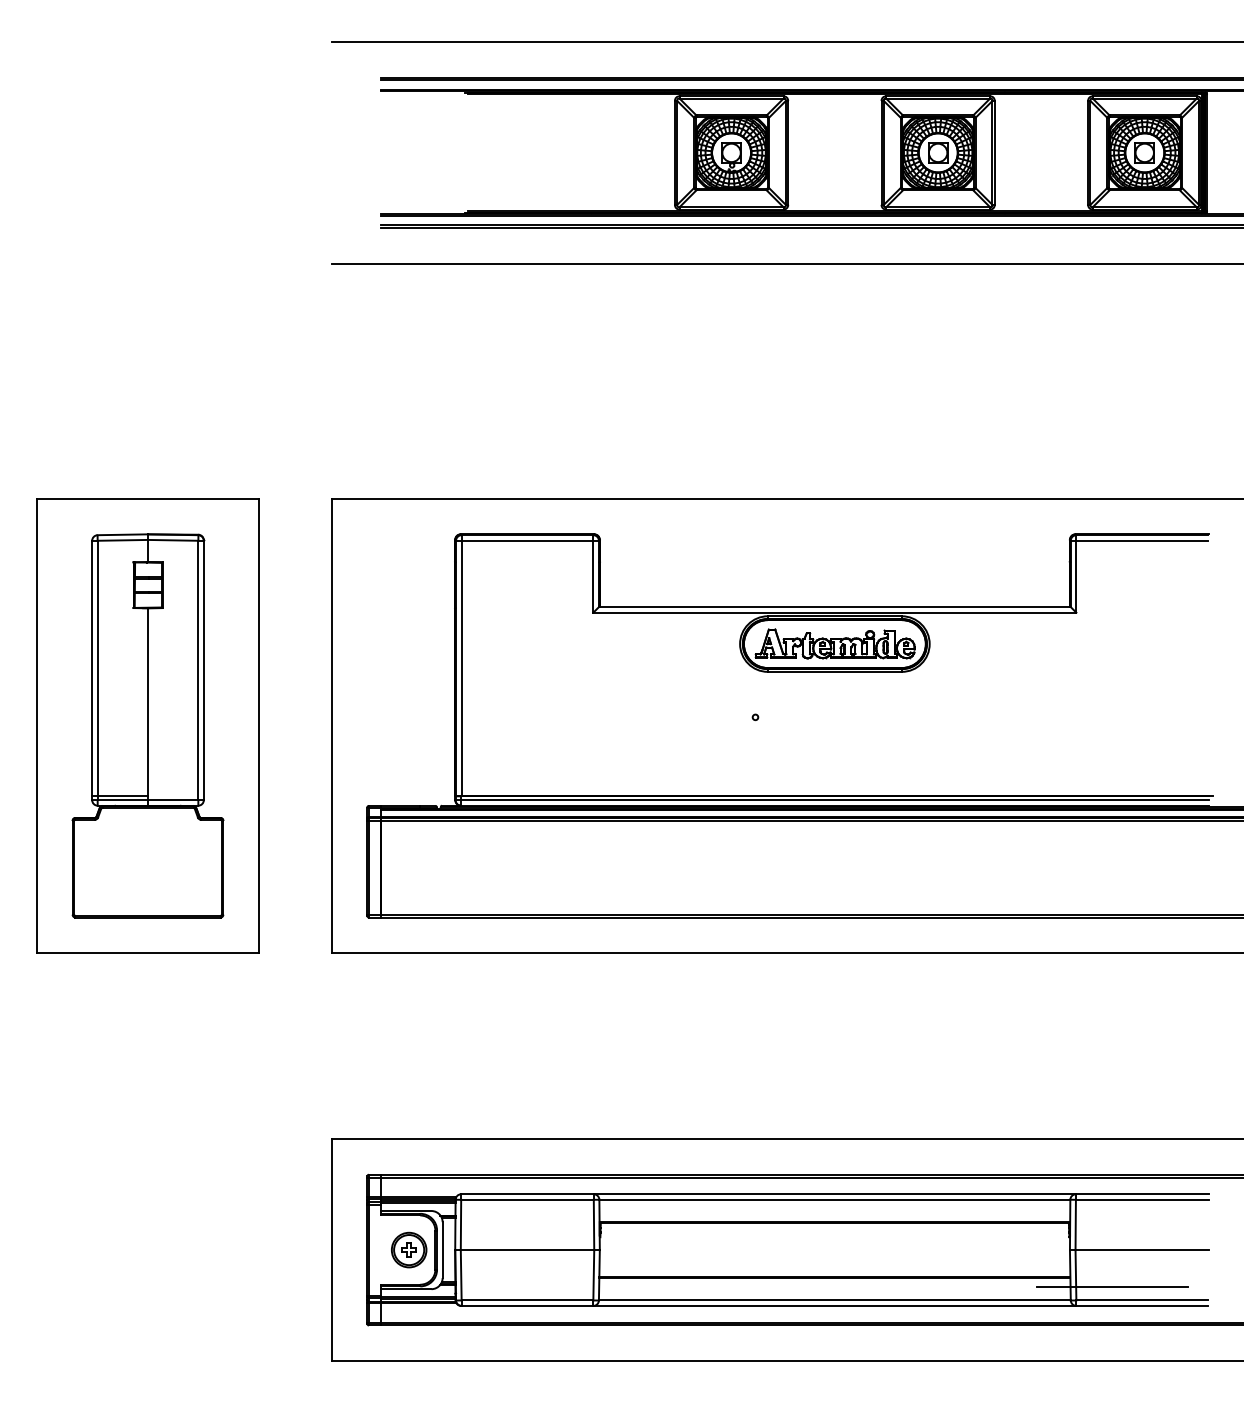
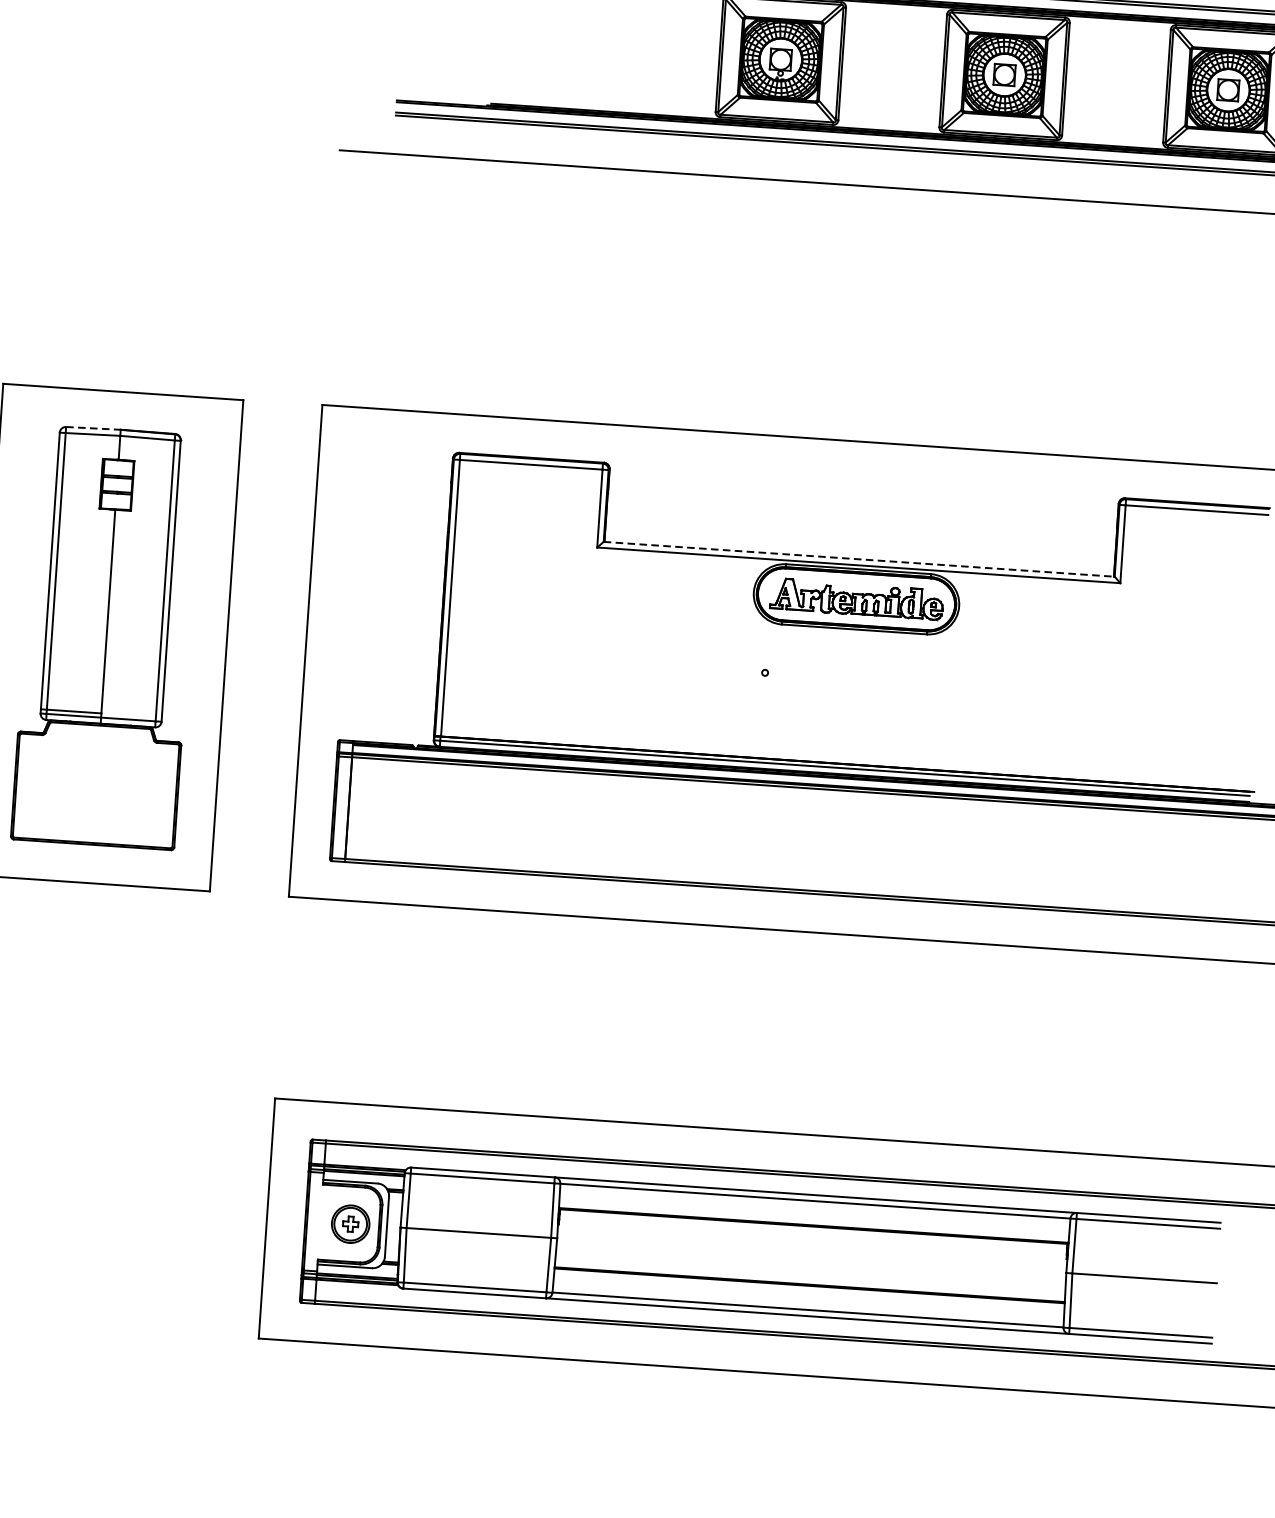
line: (123, 534) -> (94, 428), solid -> dashed
line: (834, 607) -> (858, 559), solid -> dashed
line: (1112, 1286) -> (1109, 1315), removed

